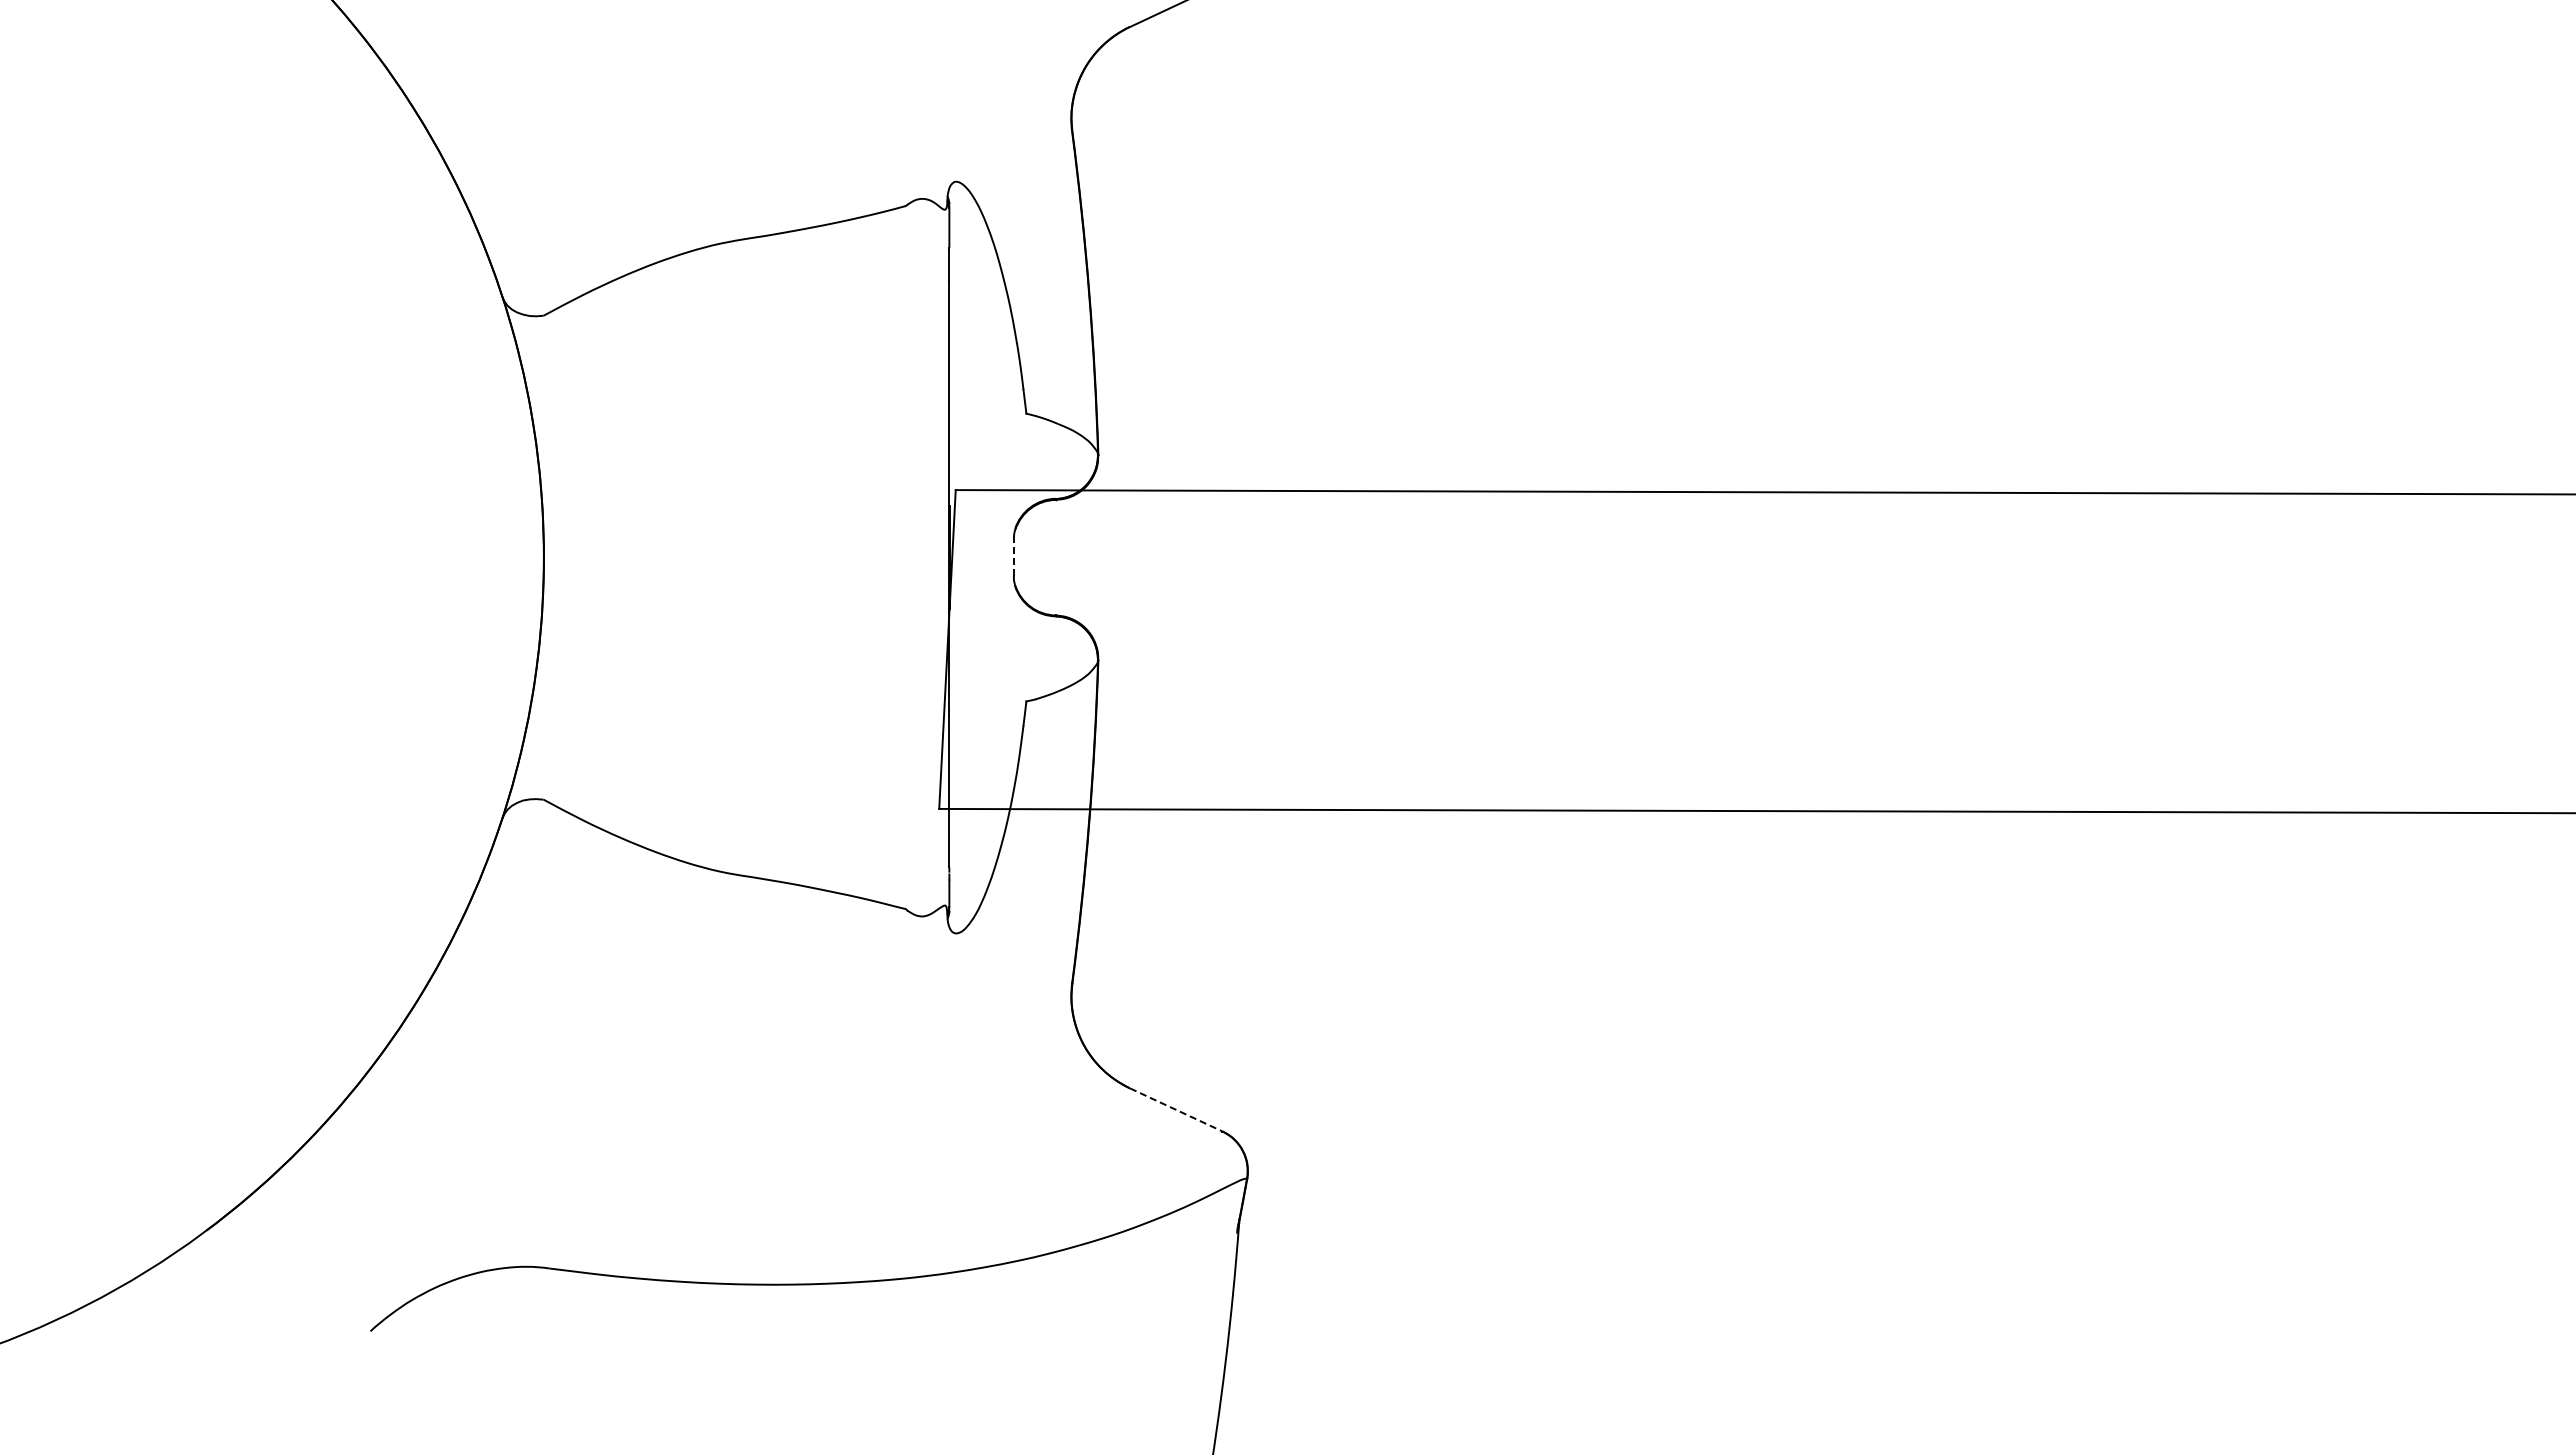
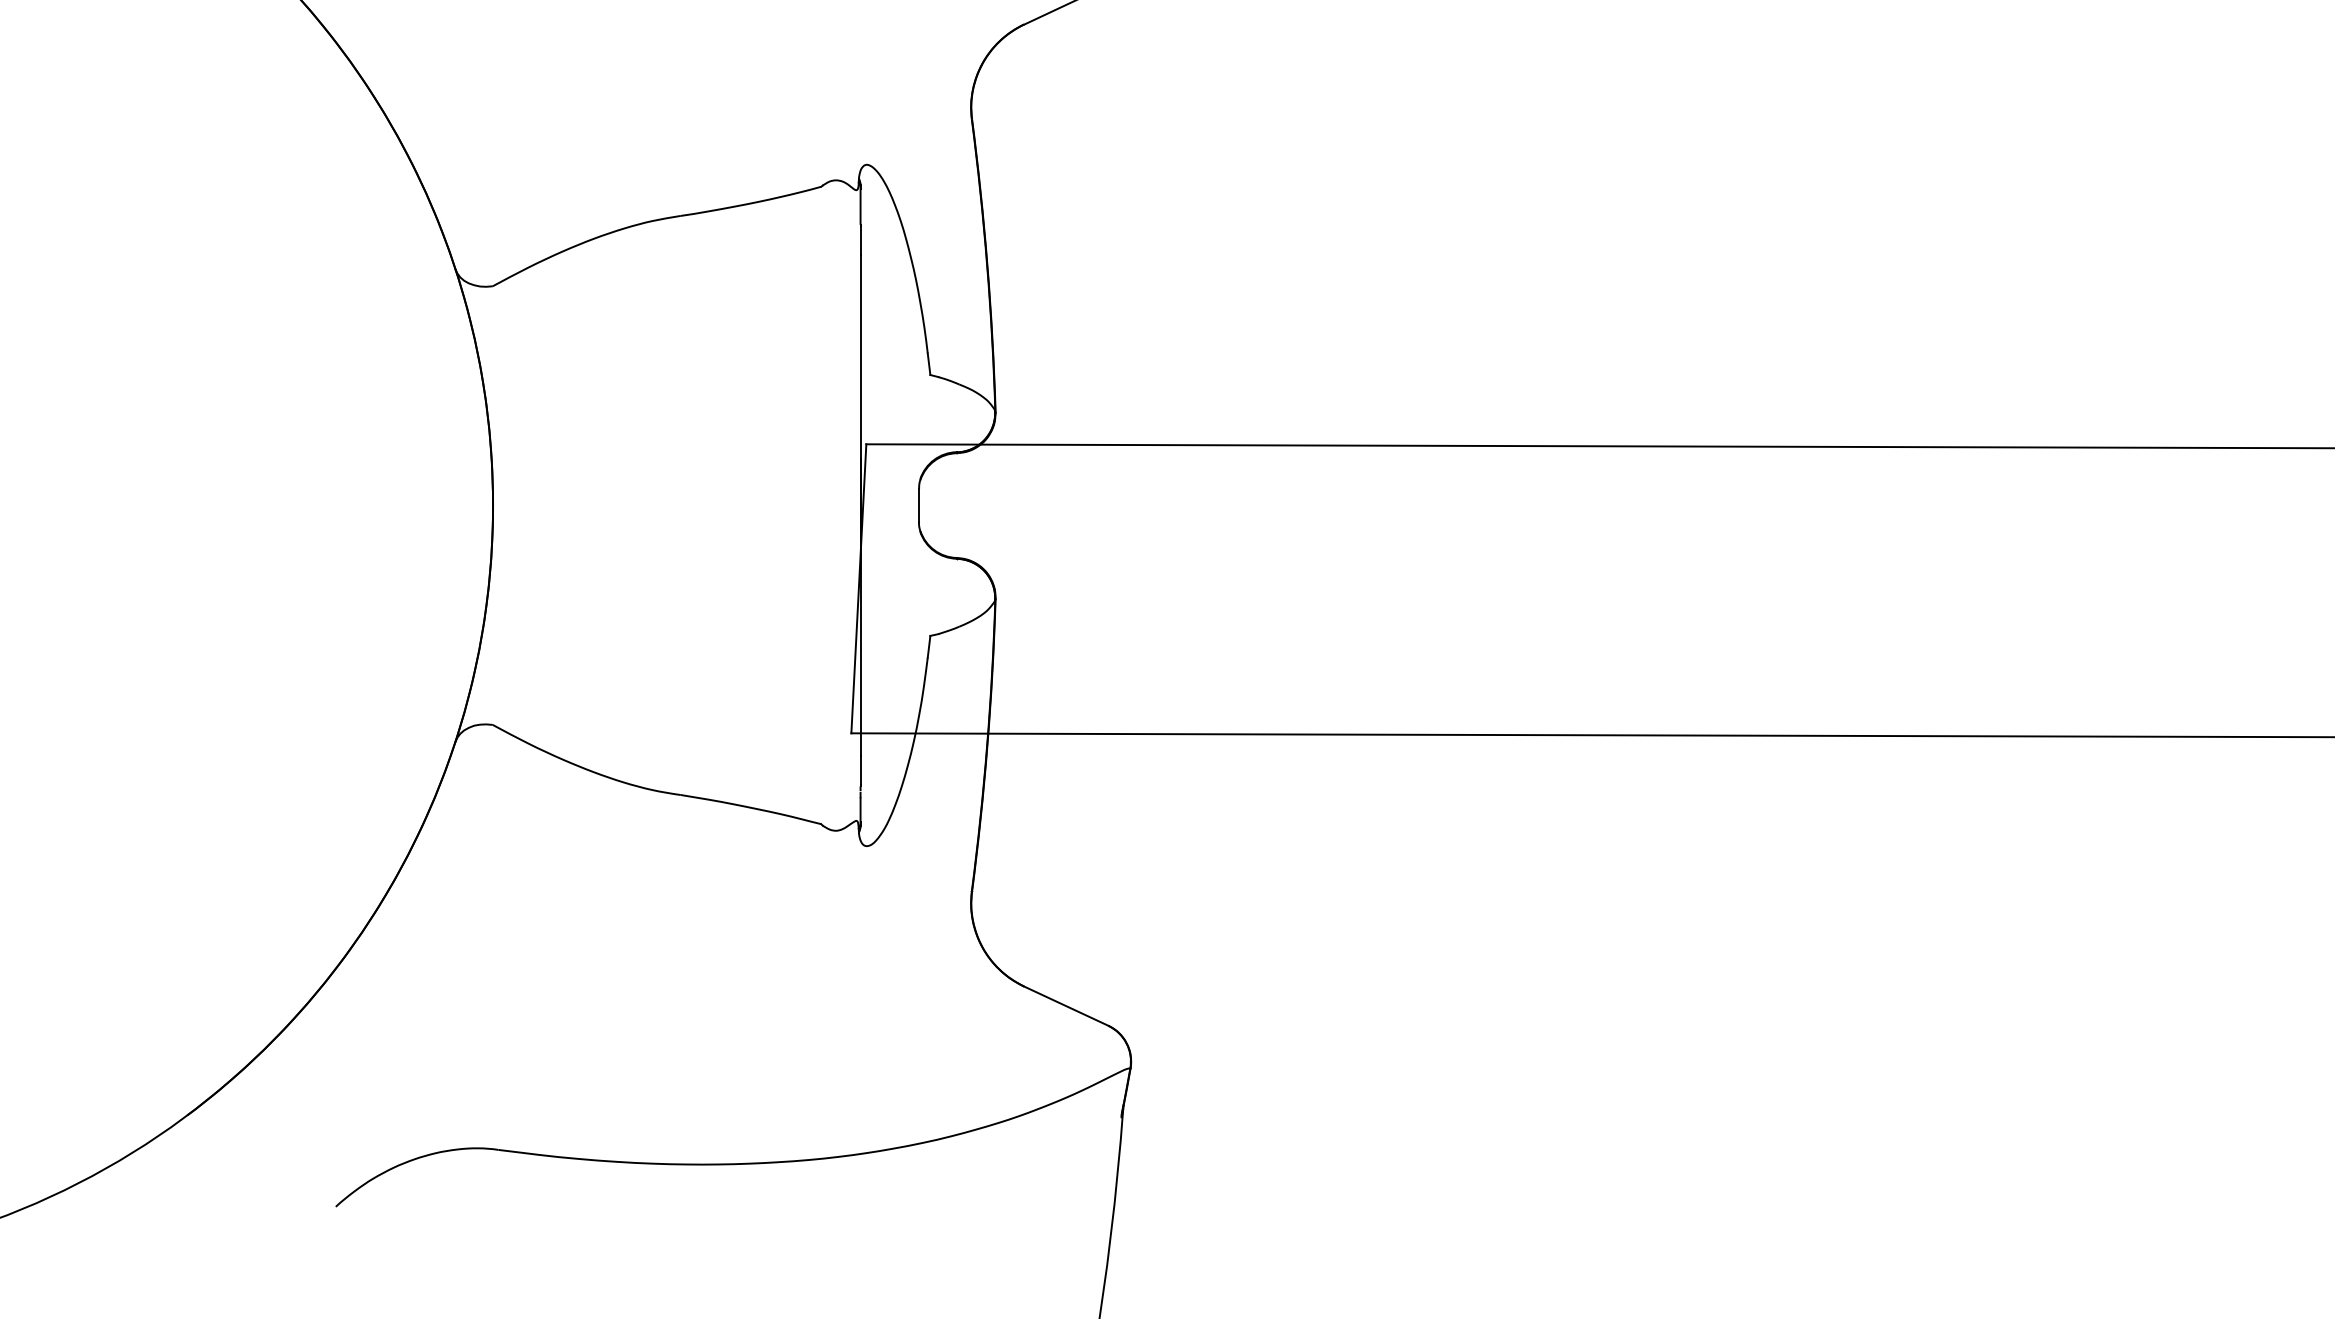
line: (1013, 557) -> (918, 505), dashed -> solid
line: (1176, 1110) -> (1066, 1006), dashed -> solid

